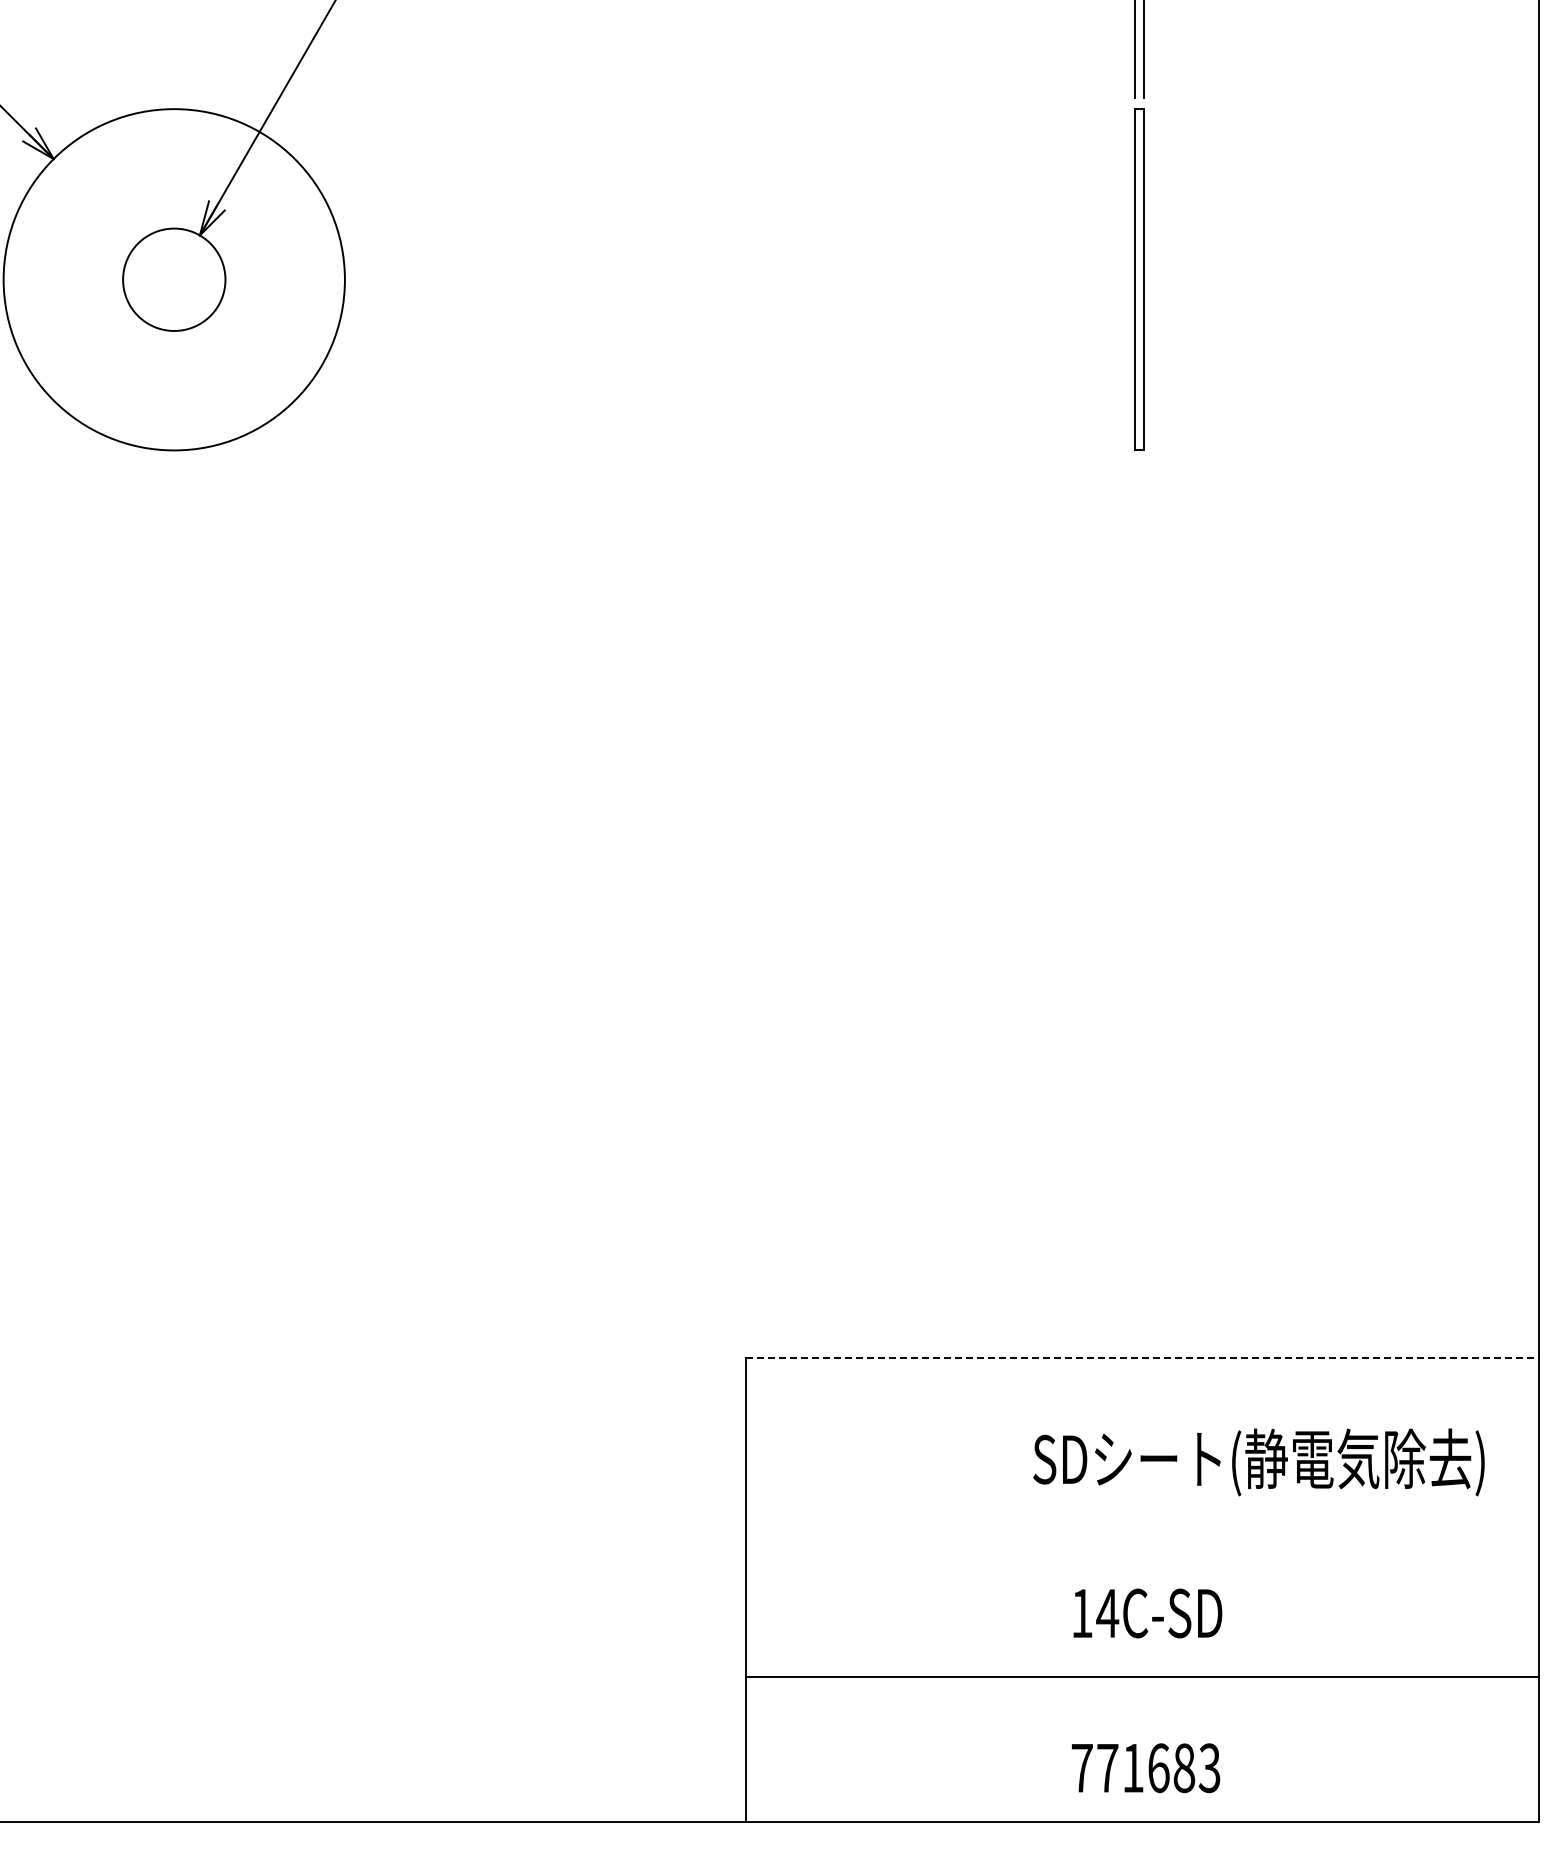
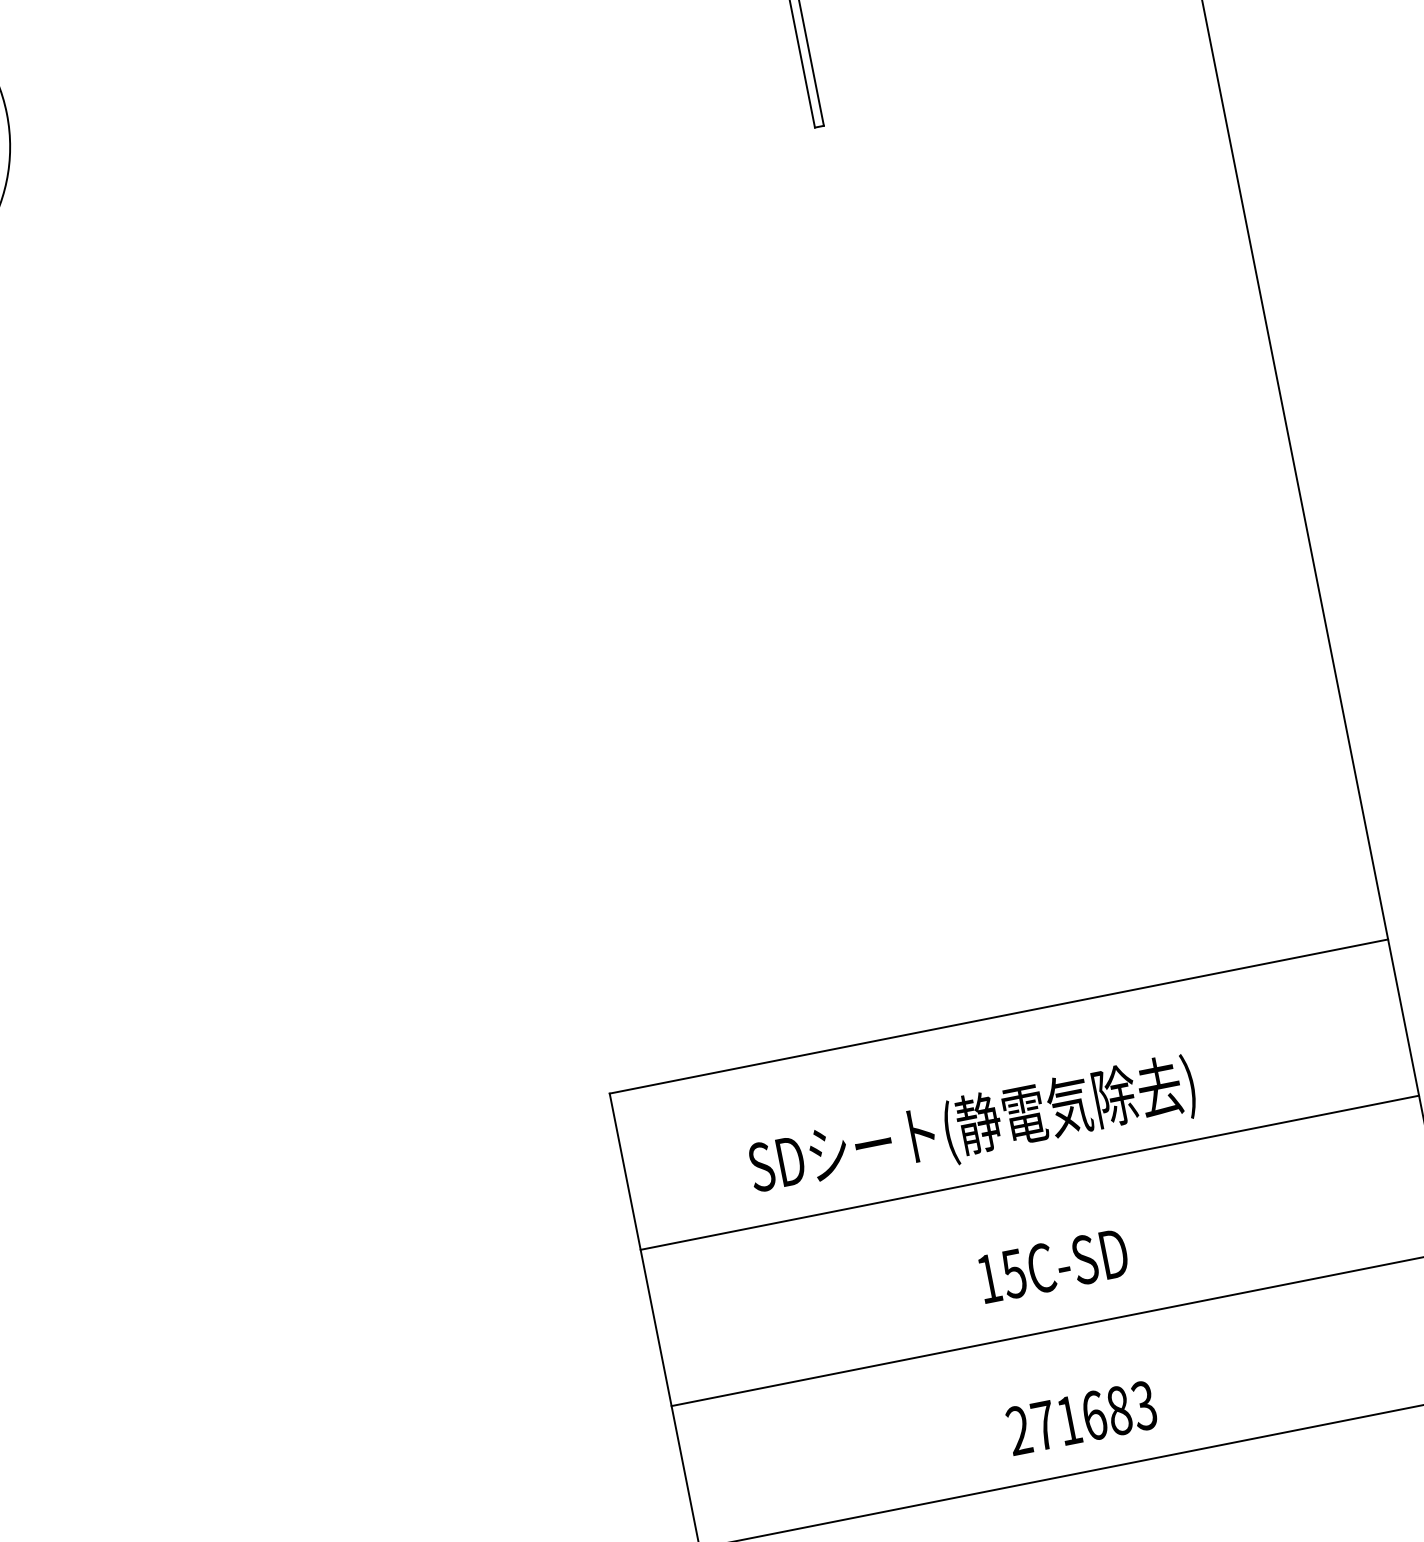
line: (1142, 1358) -> (998, 1016), dashed -> solid
text: (1258, 1462) -> (971, 1128), moved
line: (1142, 1517) -> (1029, 1172), added
text: (1107, 1613) -> (1013, 1273), 14C-SD -> 15C-SD
text: (1081, 1767) -> (1018, 1429), 771683 -> 271683

